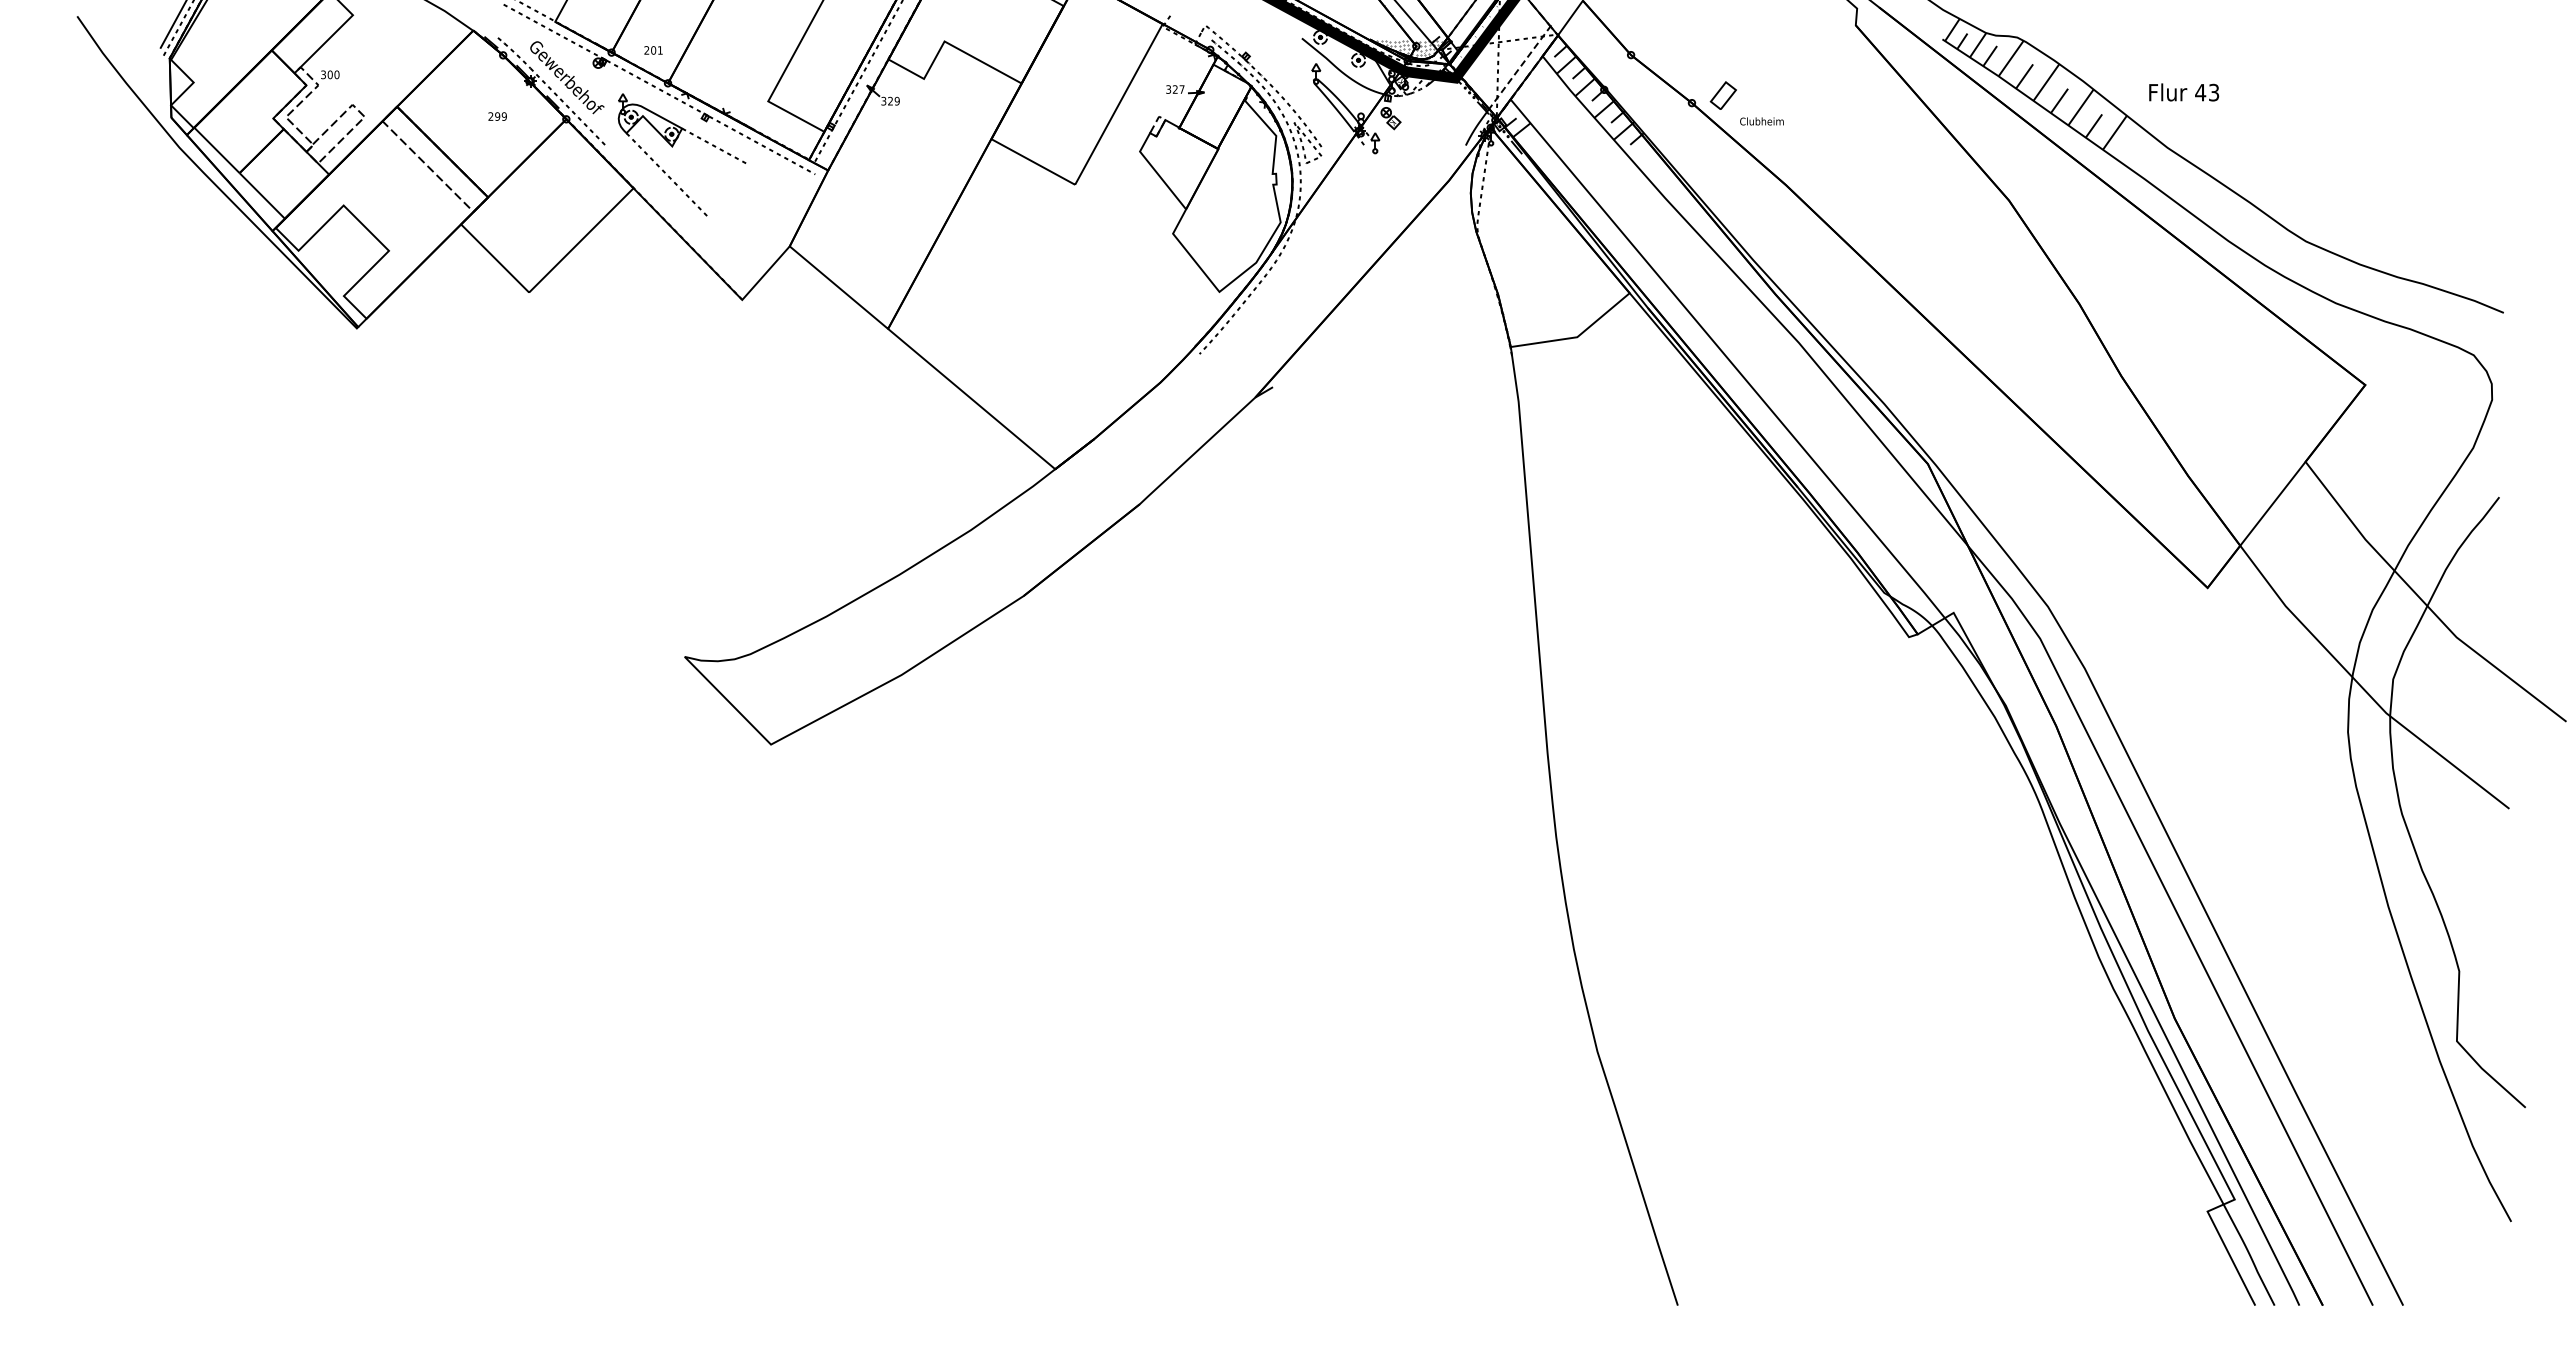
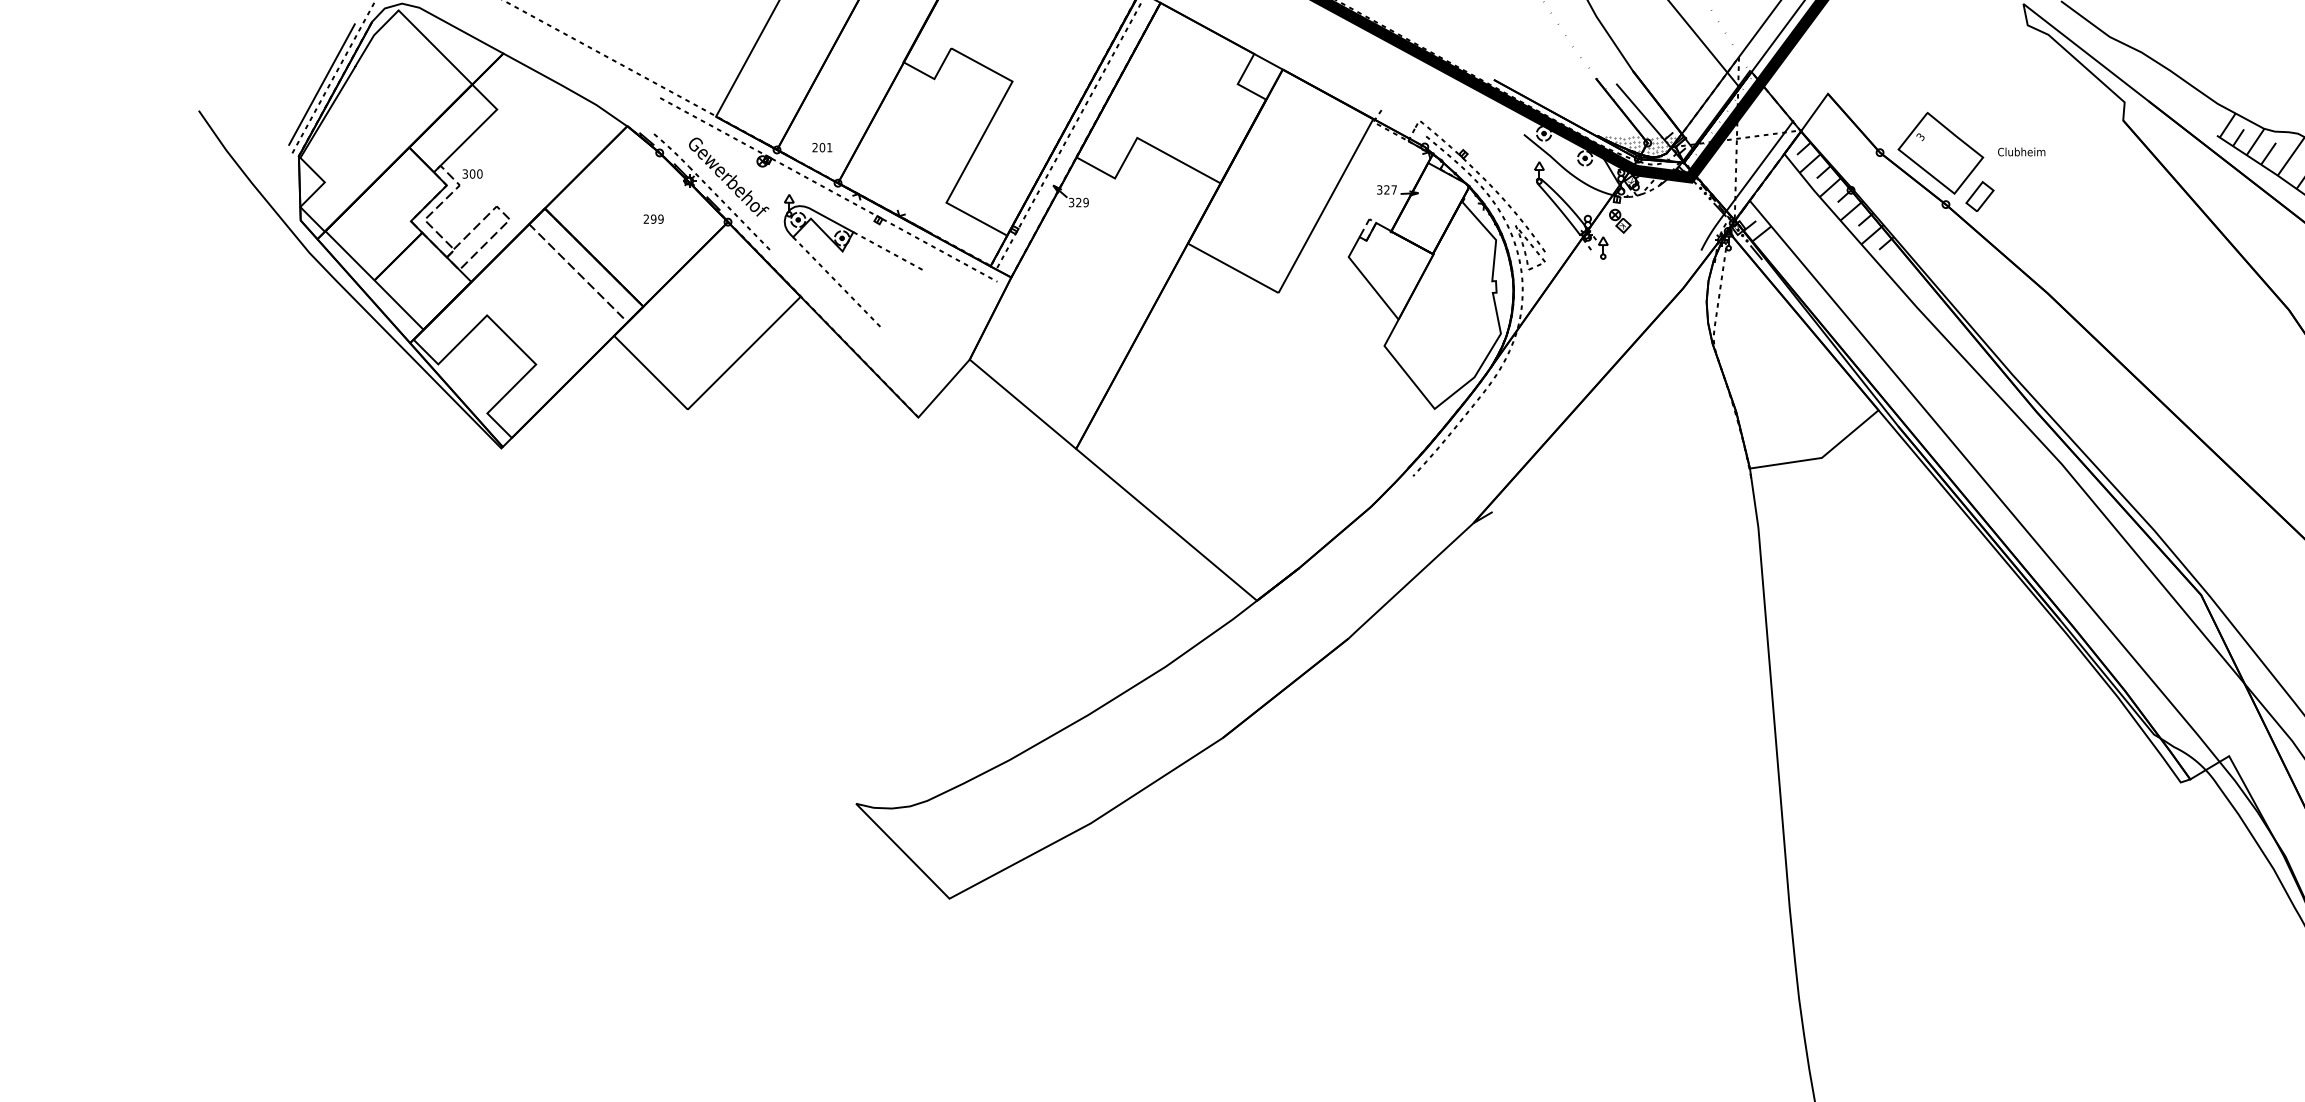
part: (1687, 55) -> (1941, 153), added
line: (1519, 67) -> (1759, 166), dashed -> solid
text: (1761, 121) -> (2021, 152), moved

